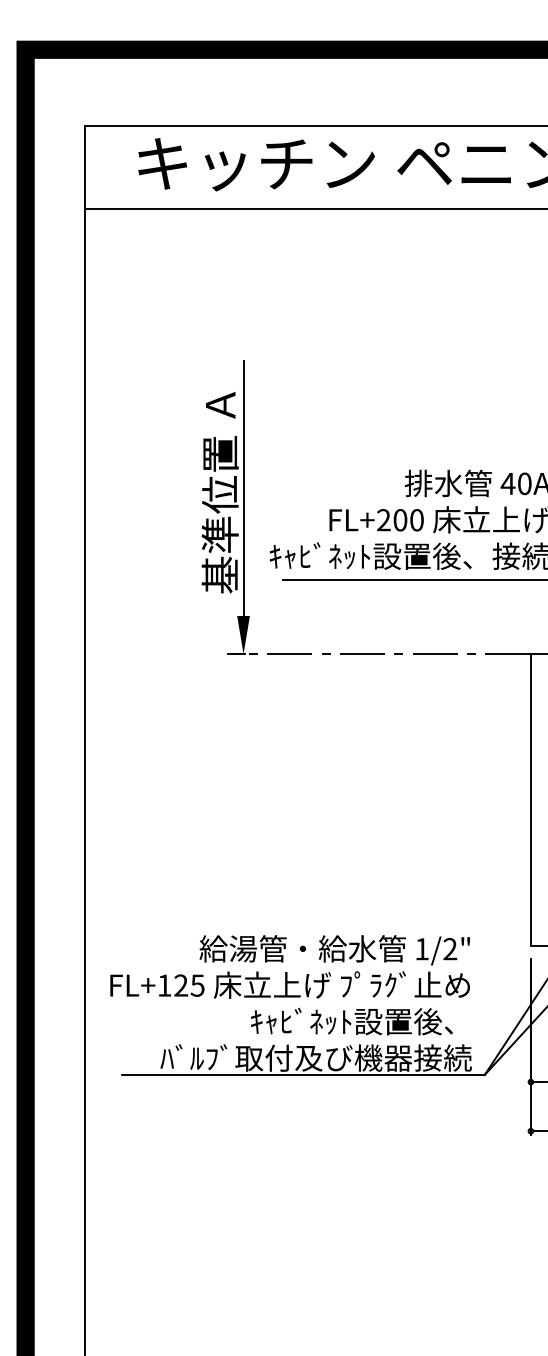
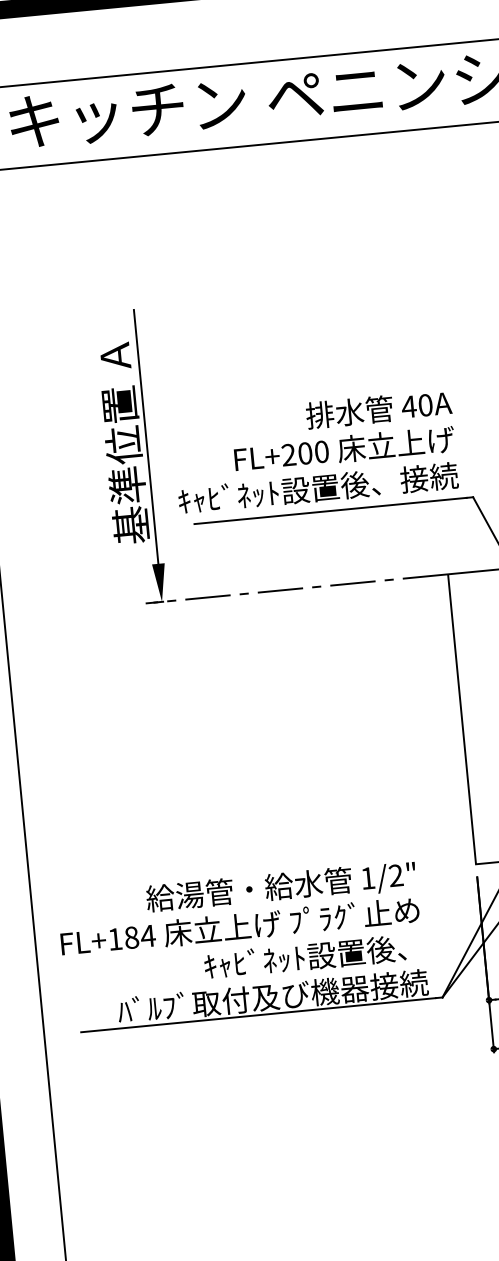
text: (189, 985) -> (139, 936), FL+125 -> FL+184

